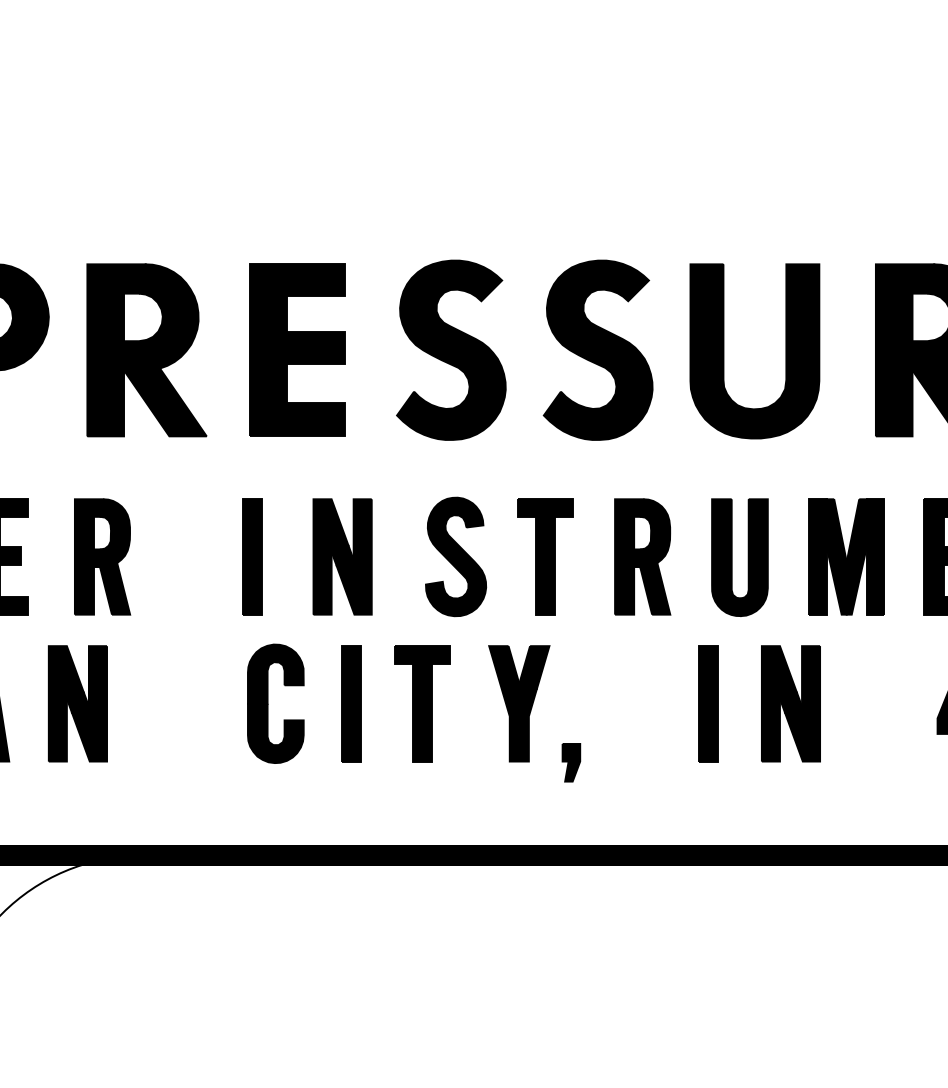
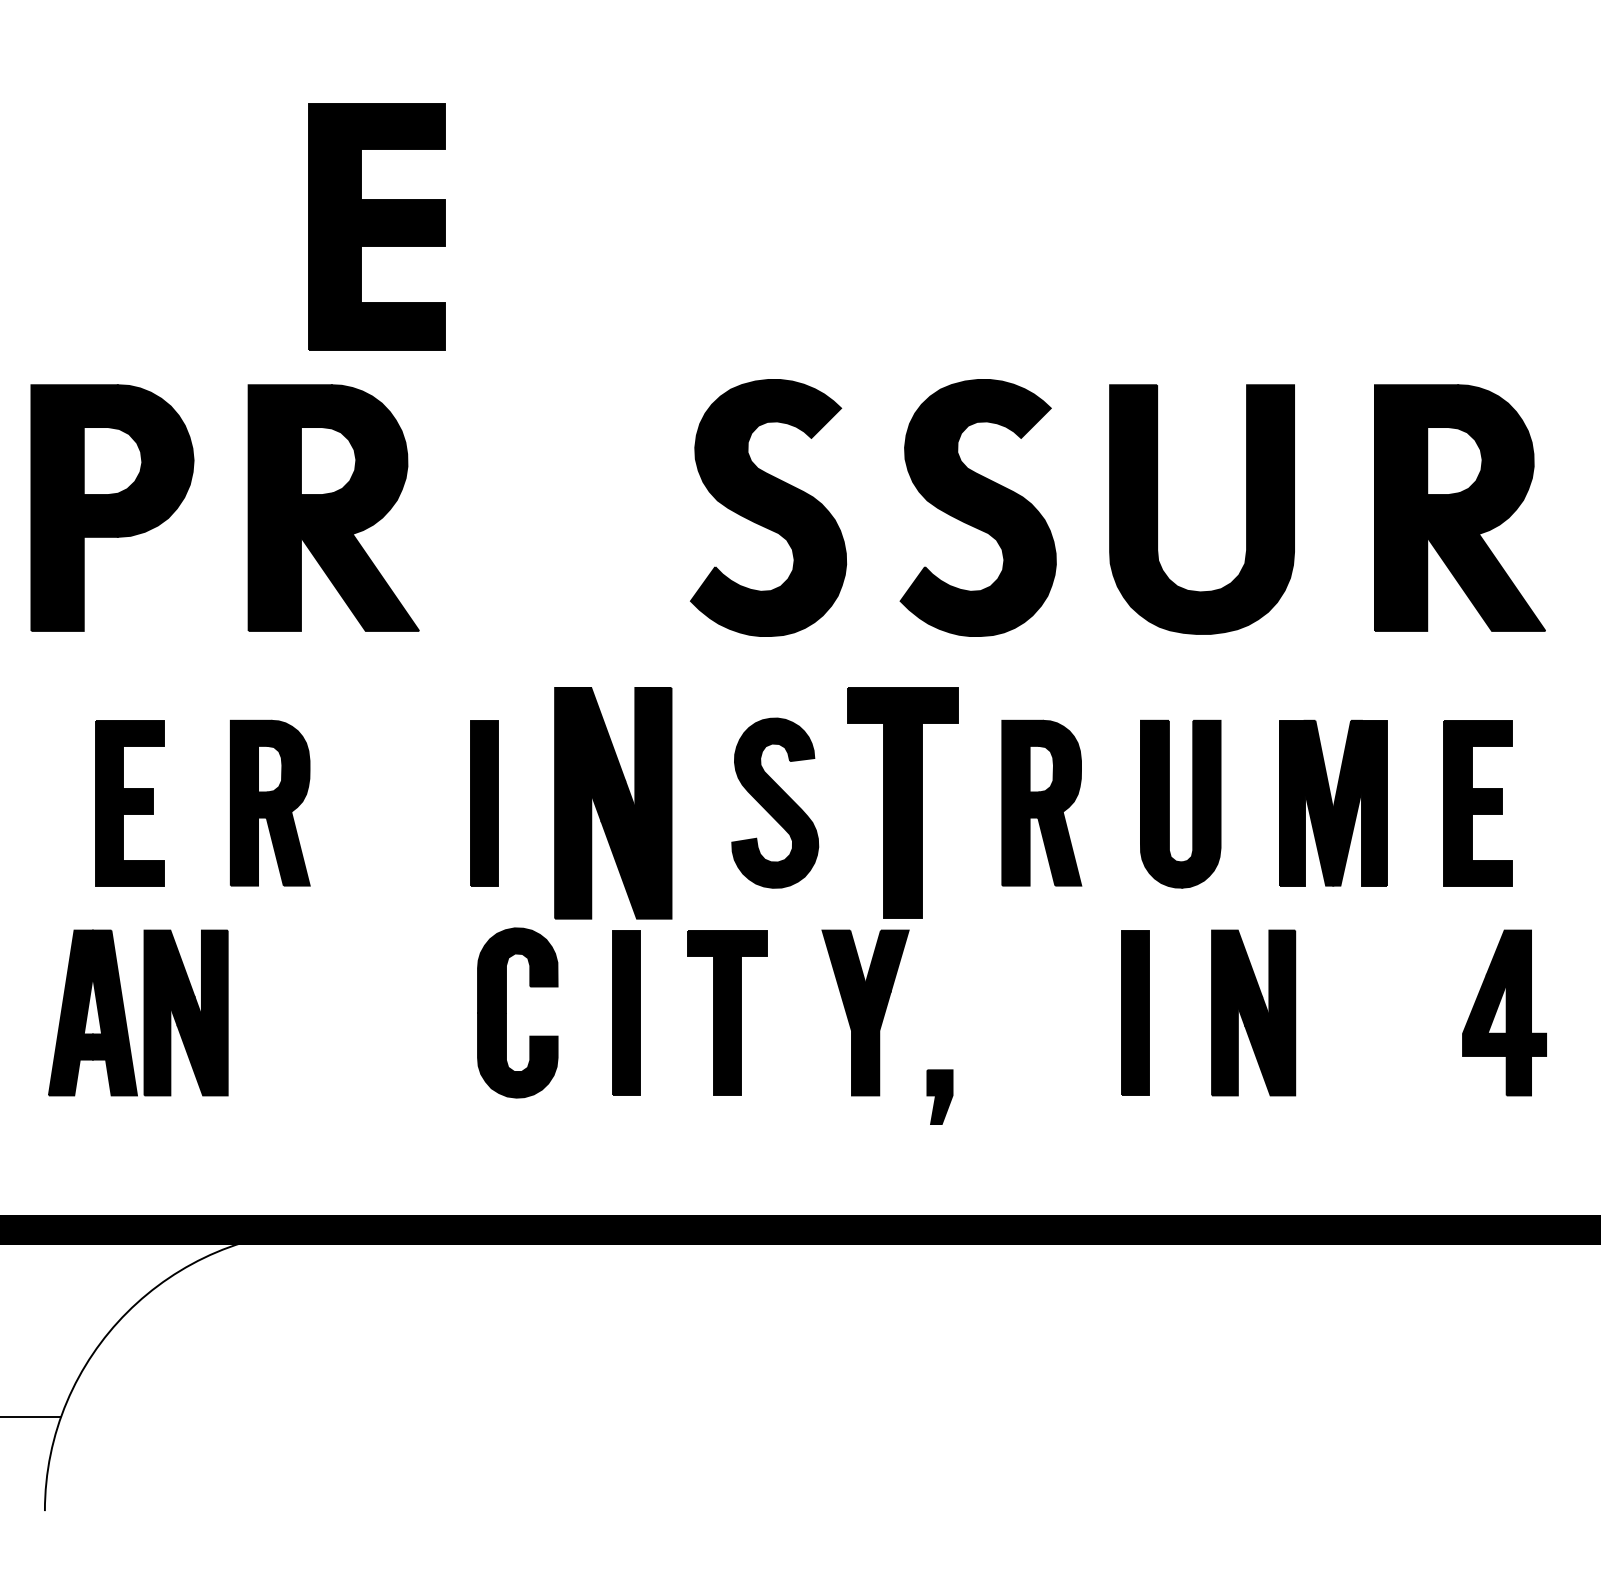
part: (297, 349) -> (376, 226), moved
part: (342, 556) -> (612, 802), size x1.4
part: (545, 557) -> (903, 803), size x1.4
part: (77, 703) -> (185, 1012), moved

